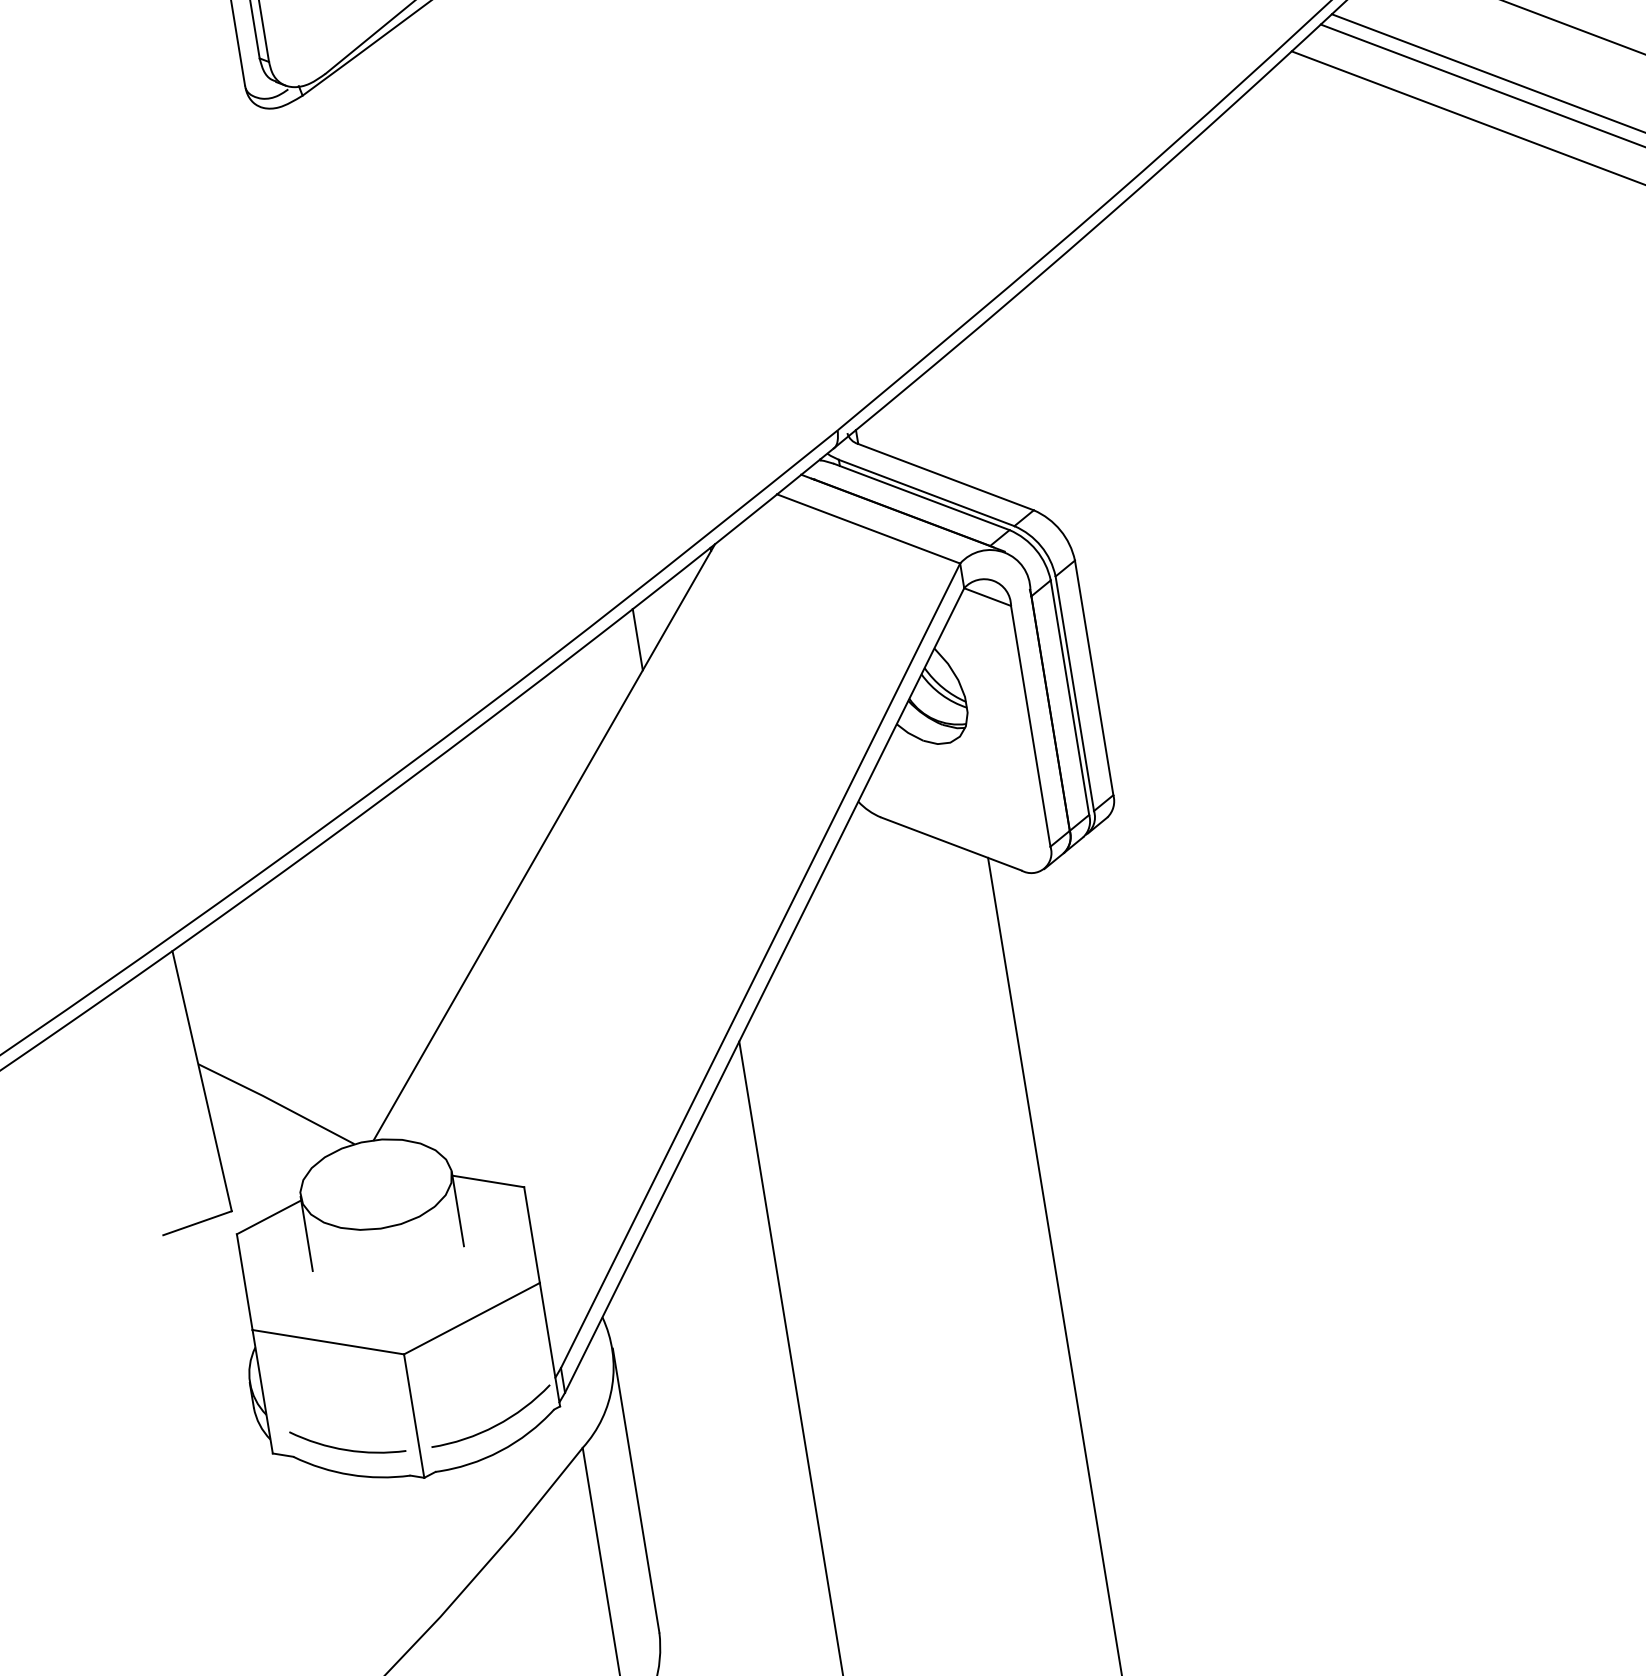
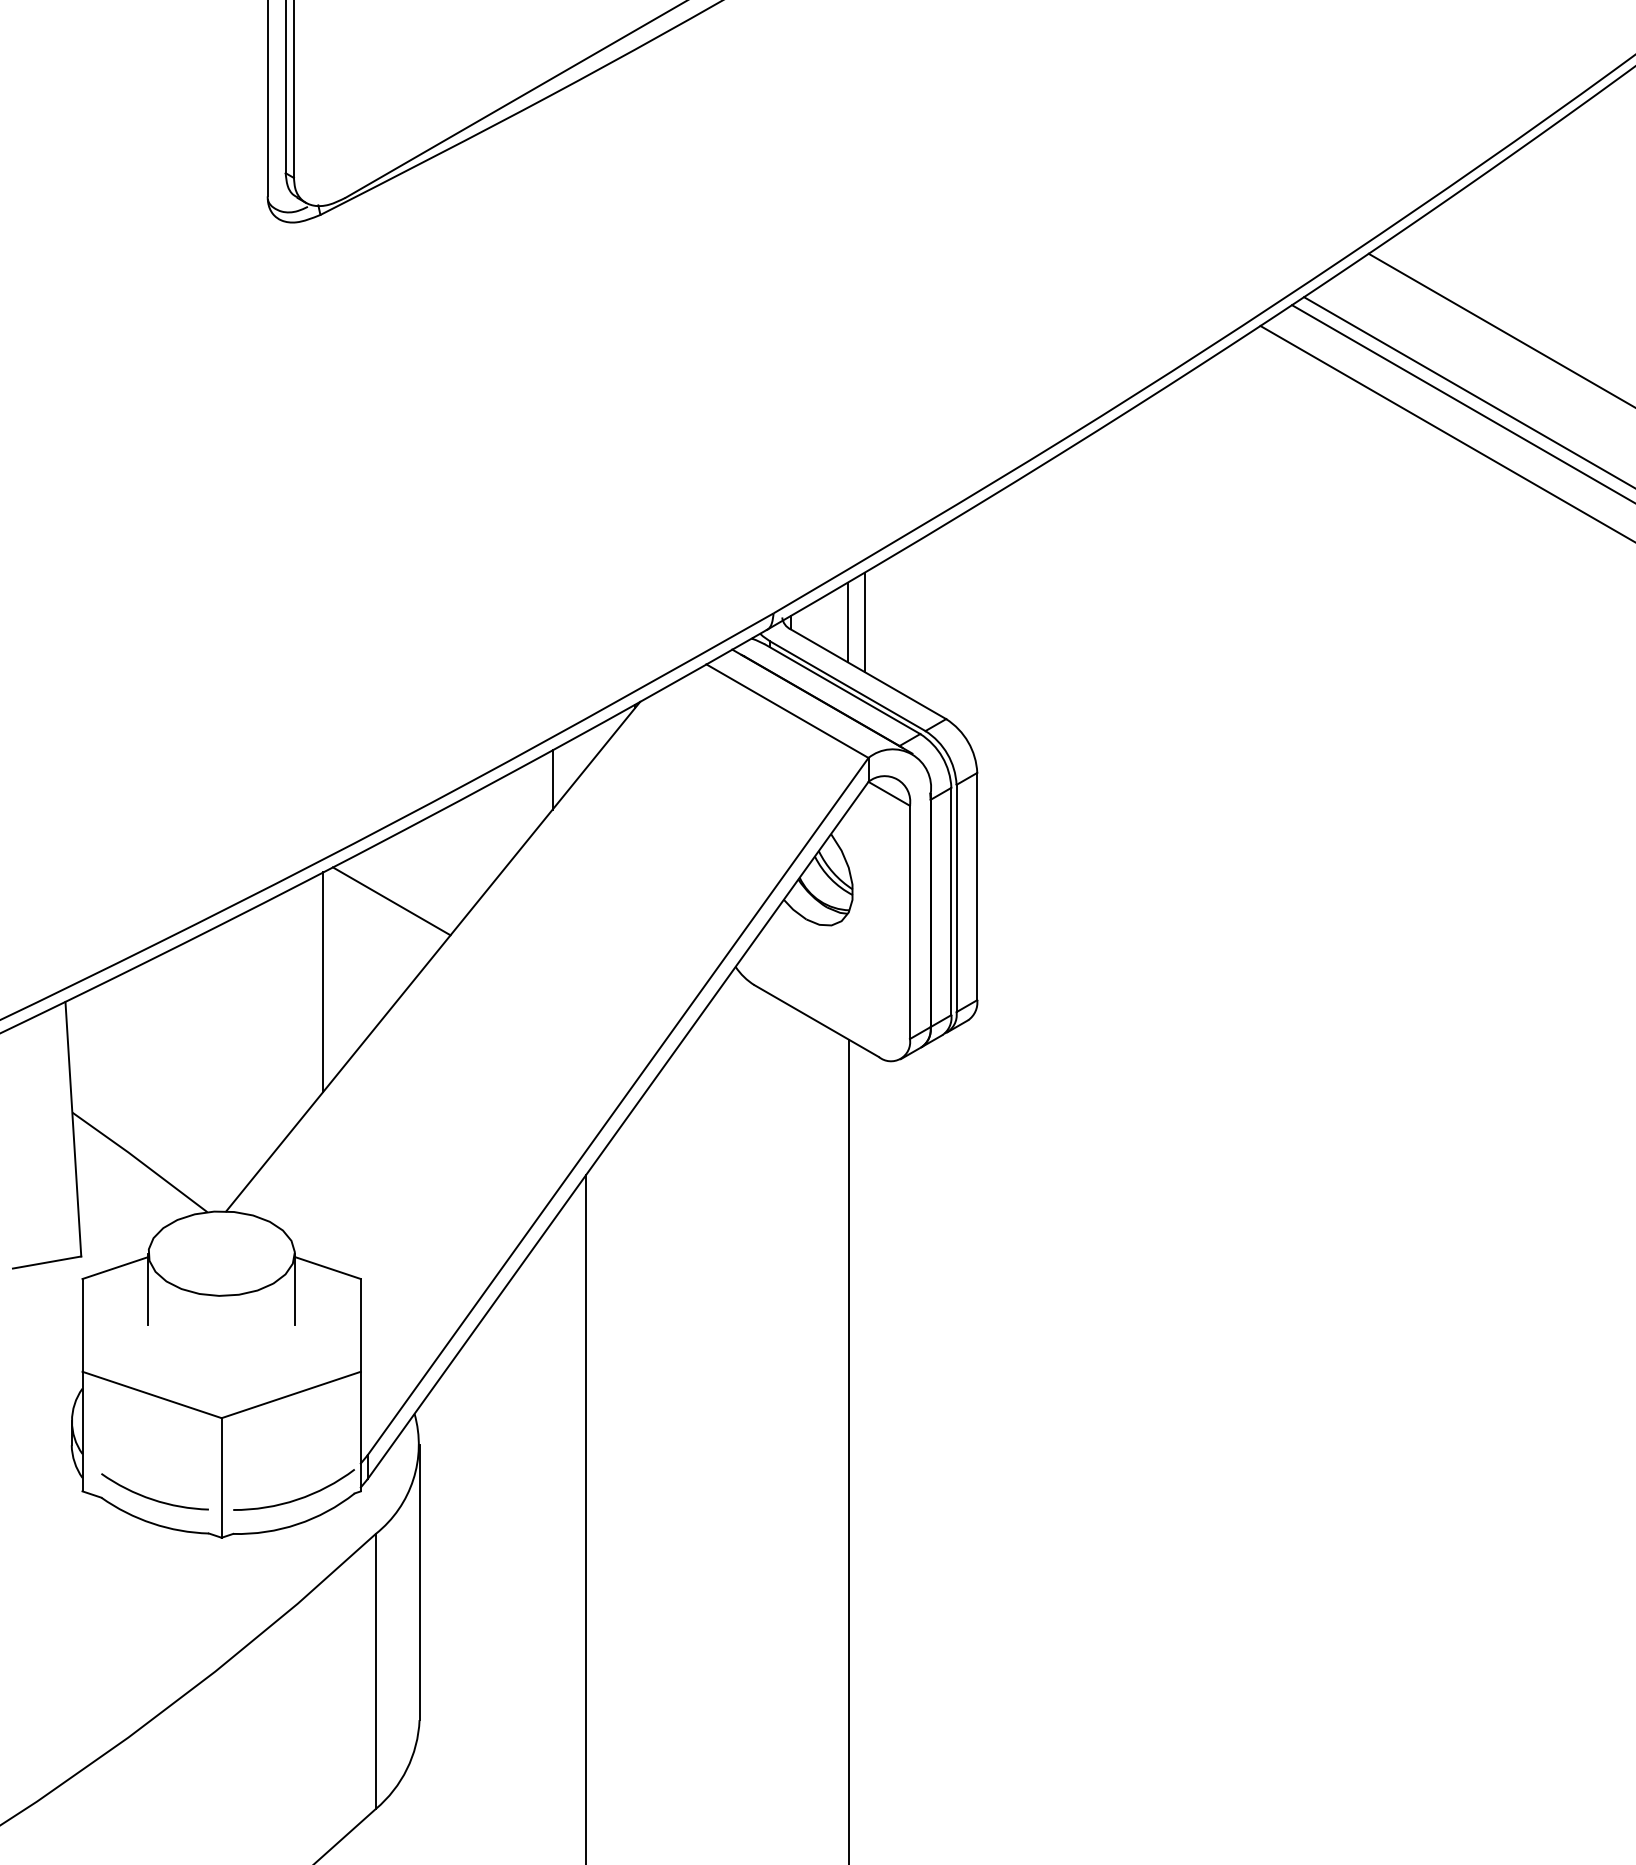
line: (933, 424) -> (864, 622), added
line: (915, 427) -> (847, 622), added
line: (492, 792) -> (391, 901), added
line: (435, 887) -> (323, 982), added

